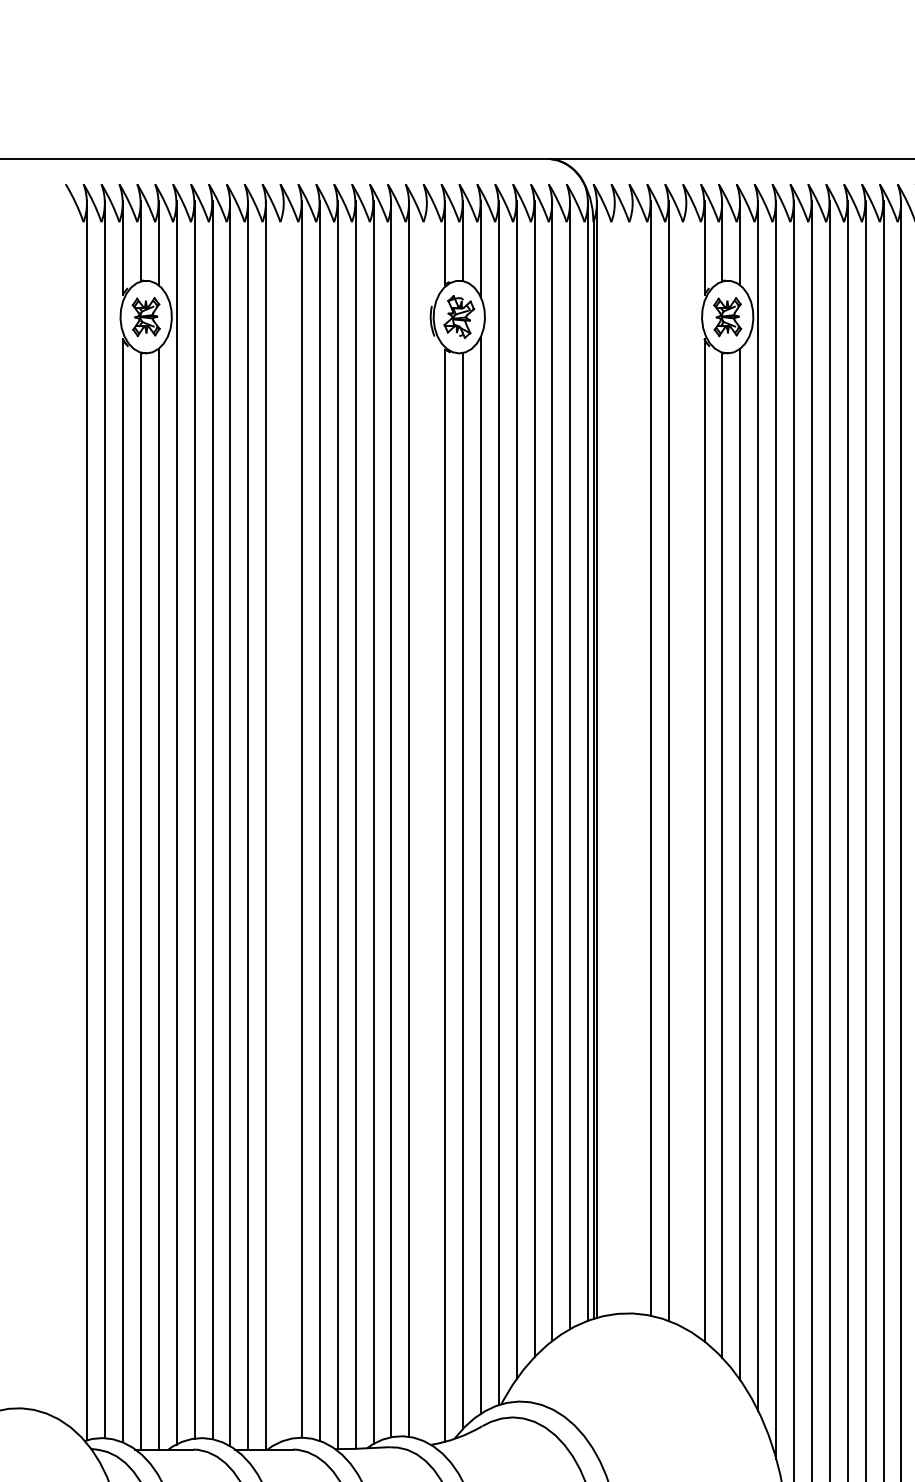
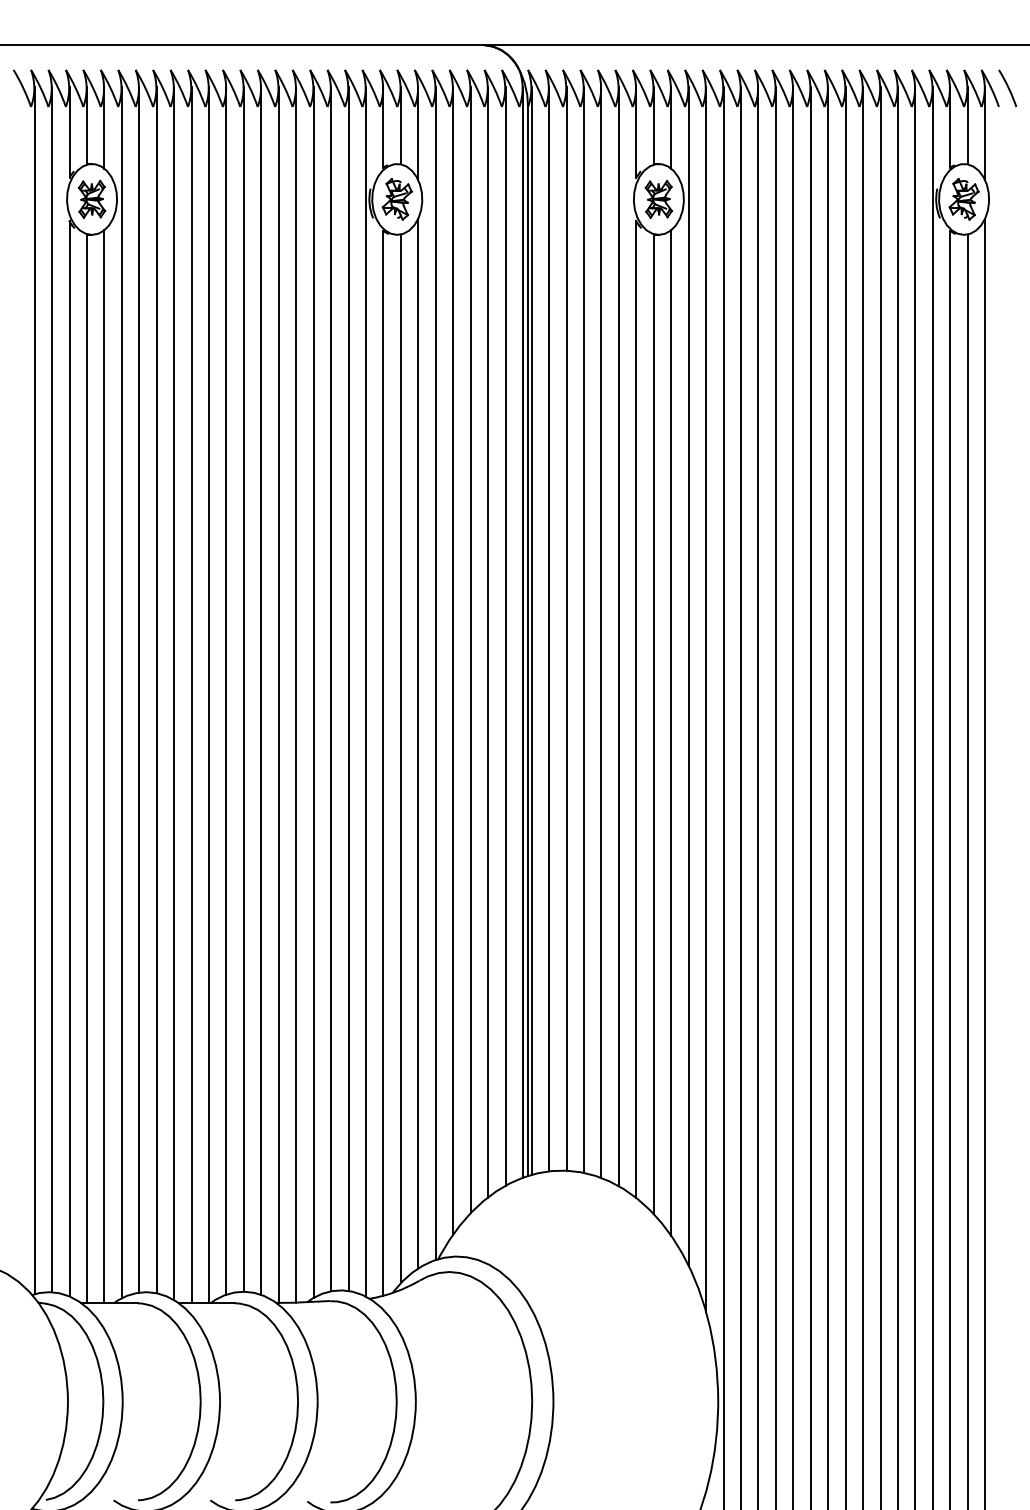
line: (615, 757) -> (549, 628), added
line: (632, 757) -> (566, 628), added
line: (686, 765) -> (618, 636), added
line: (284, 820) -> (226, 690), added
line: (427, 821) -> (366, 691), added

